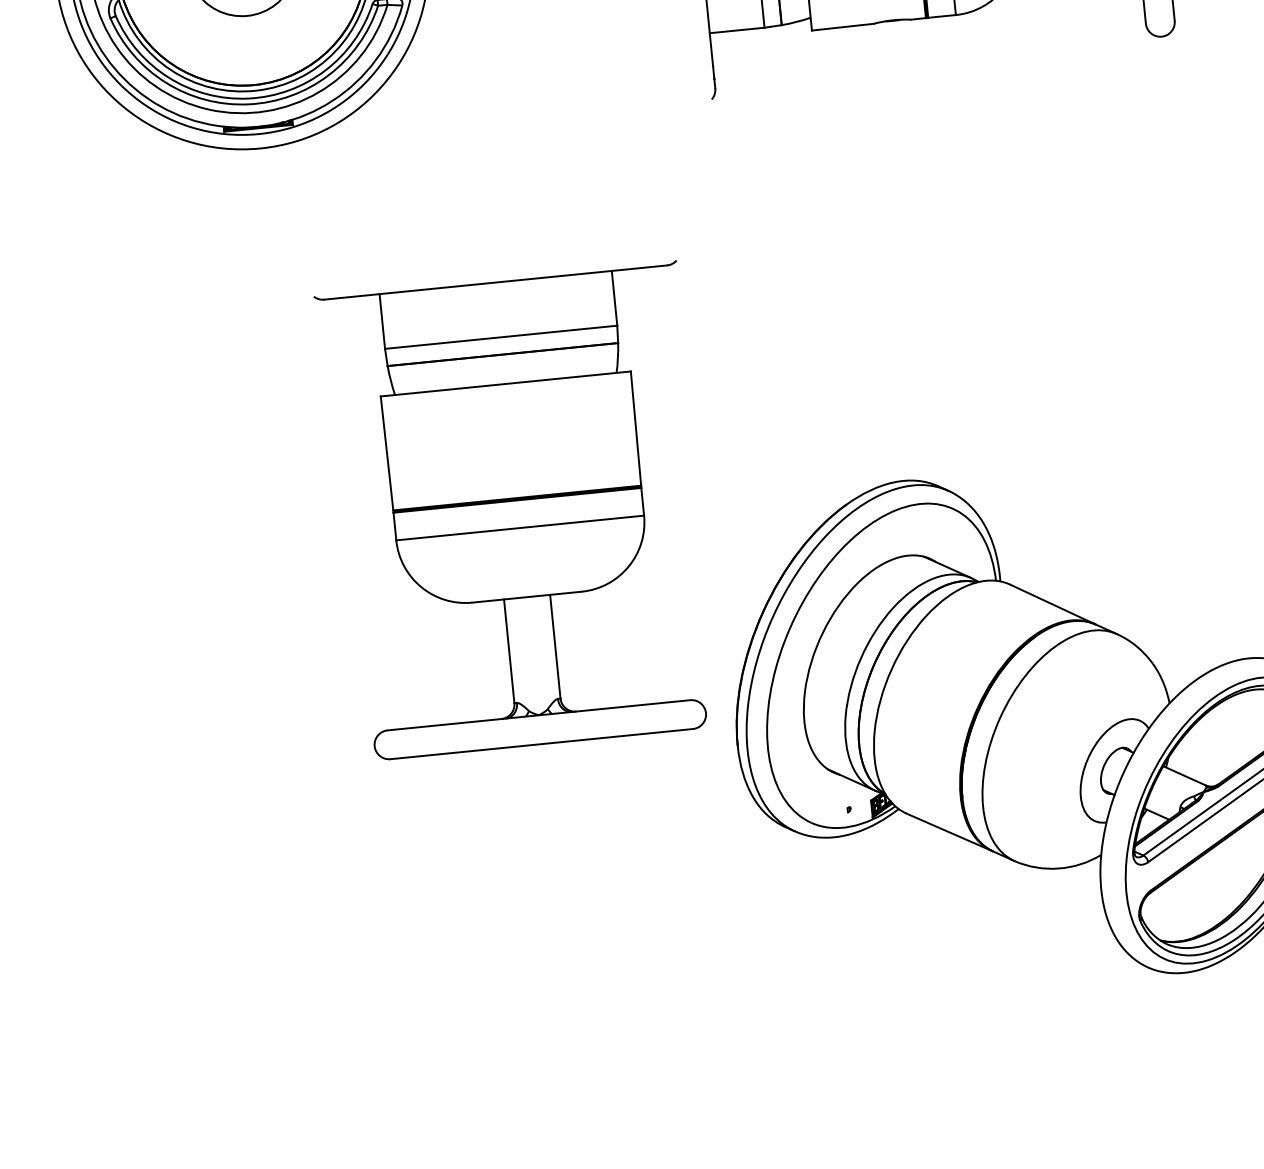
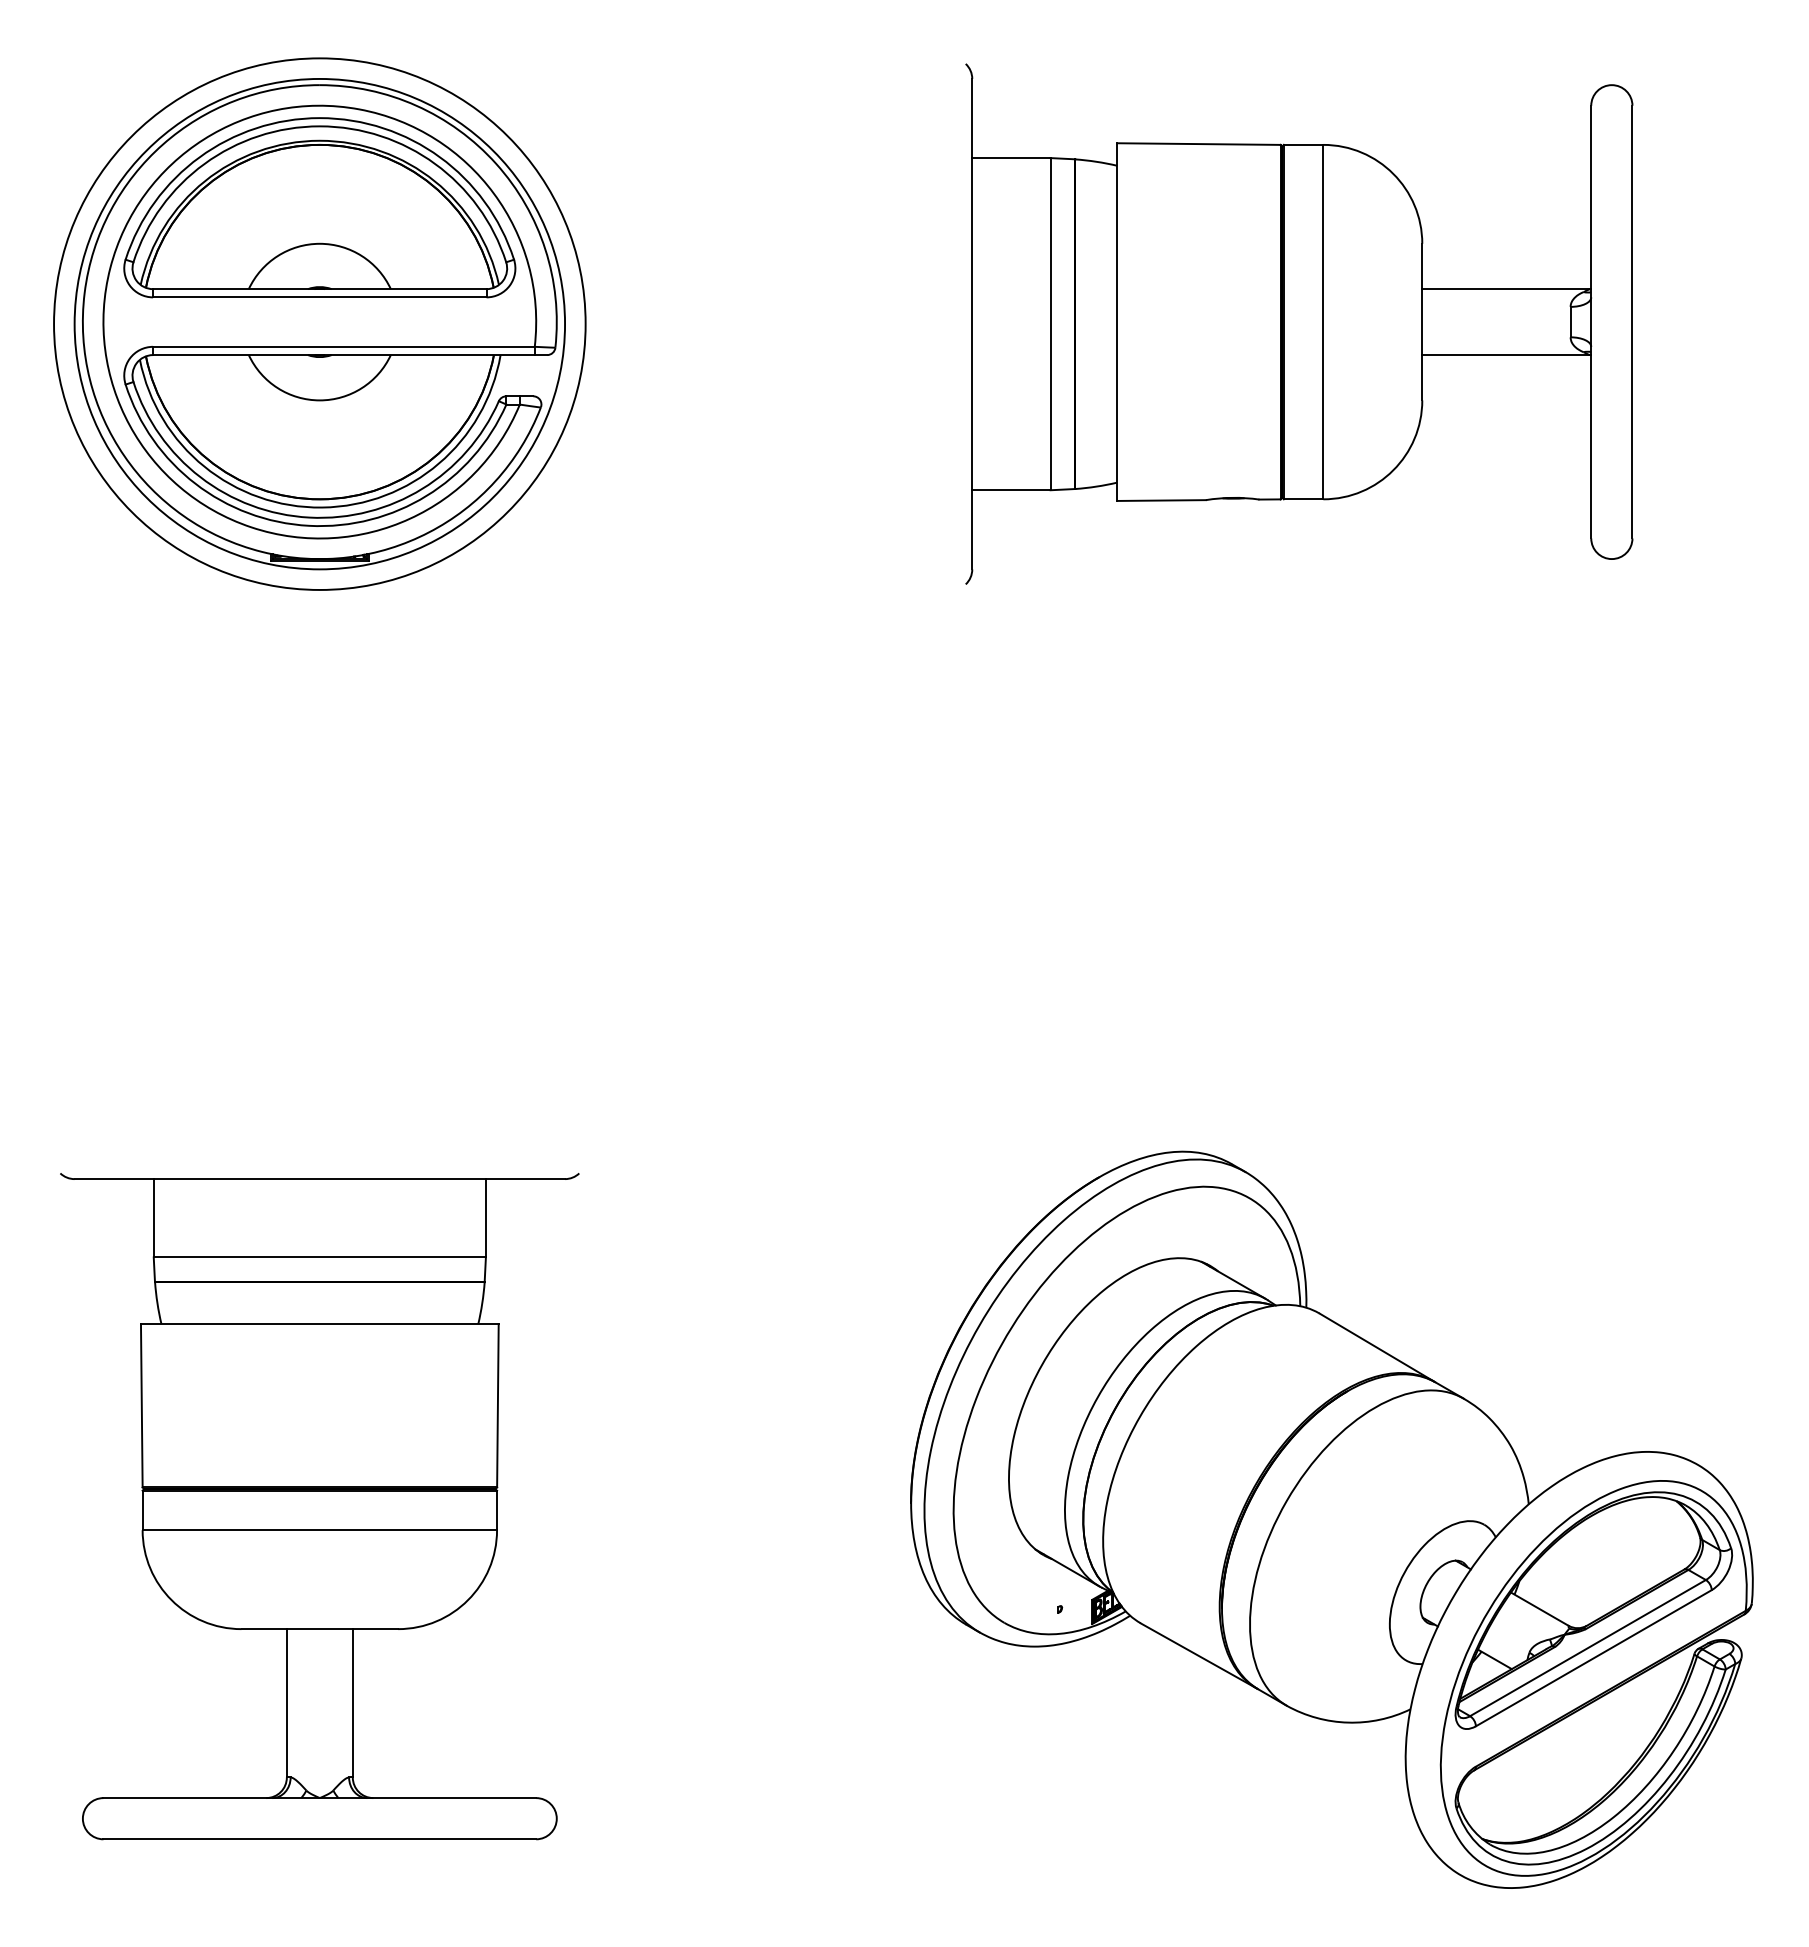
part: (518, 511) -> (319, 1506), moved

